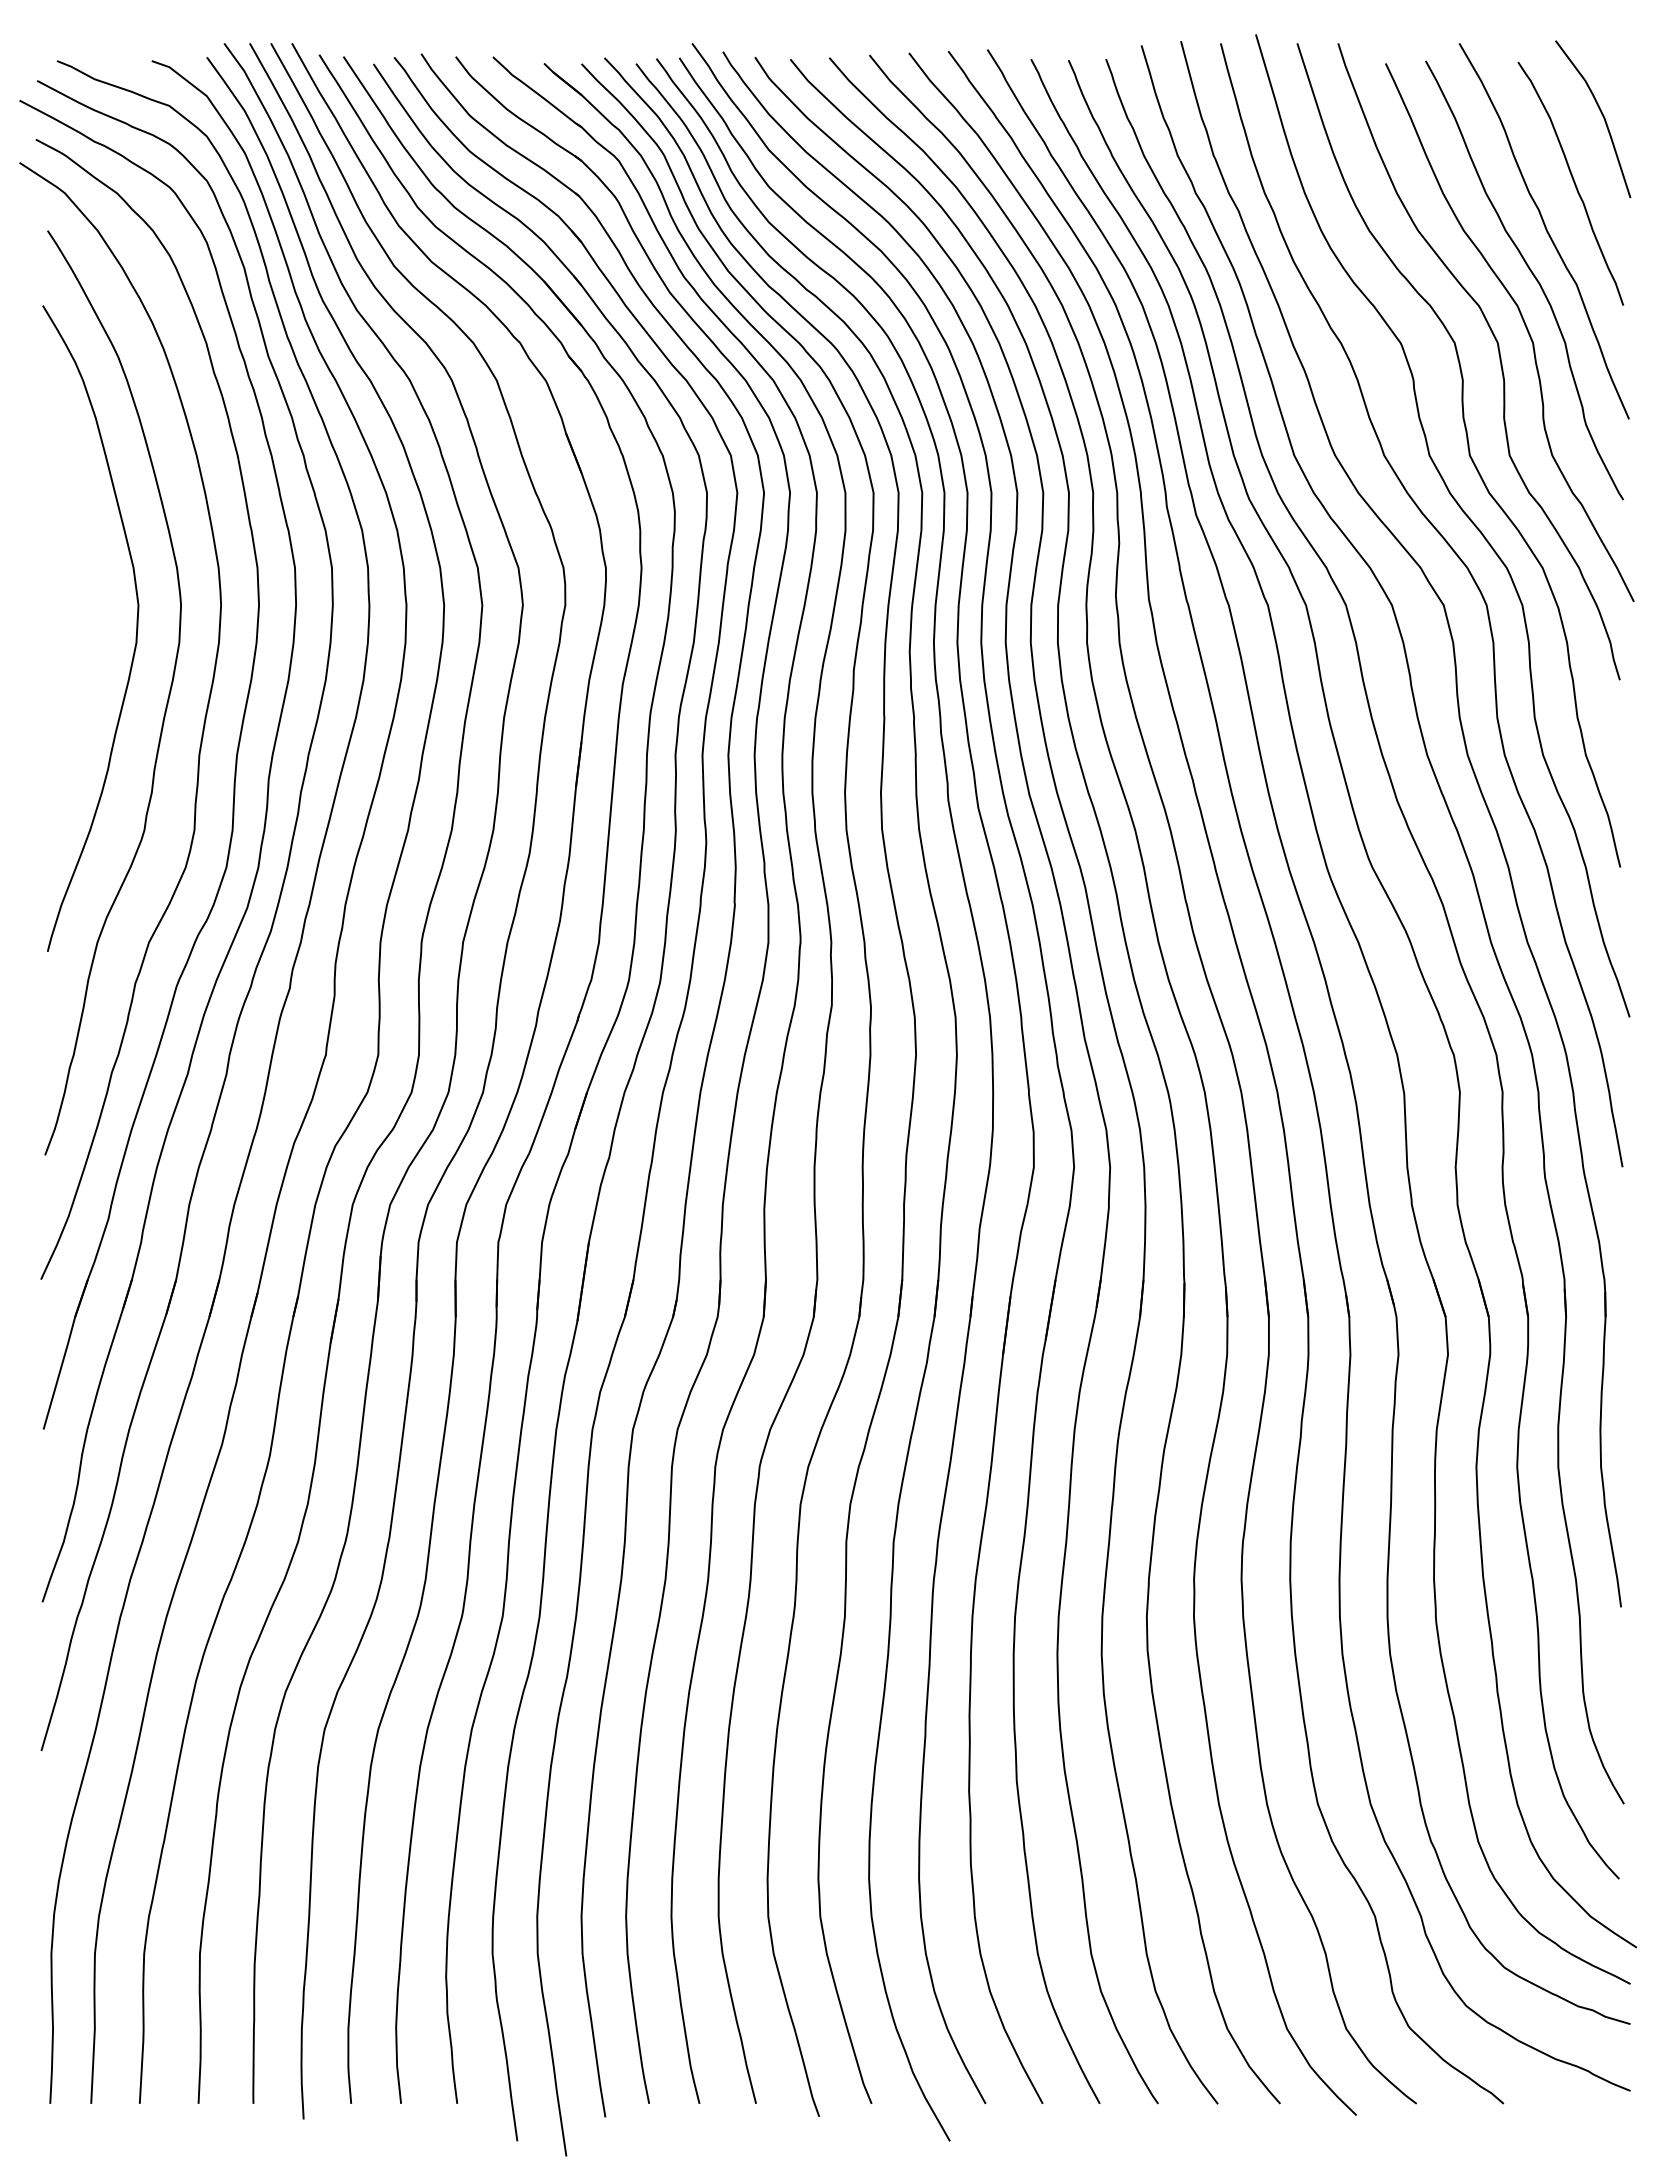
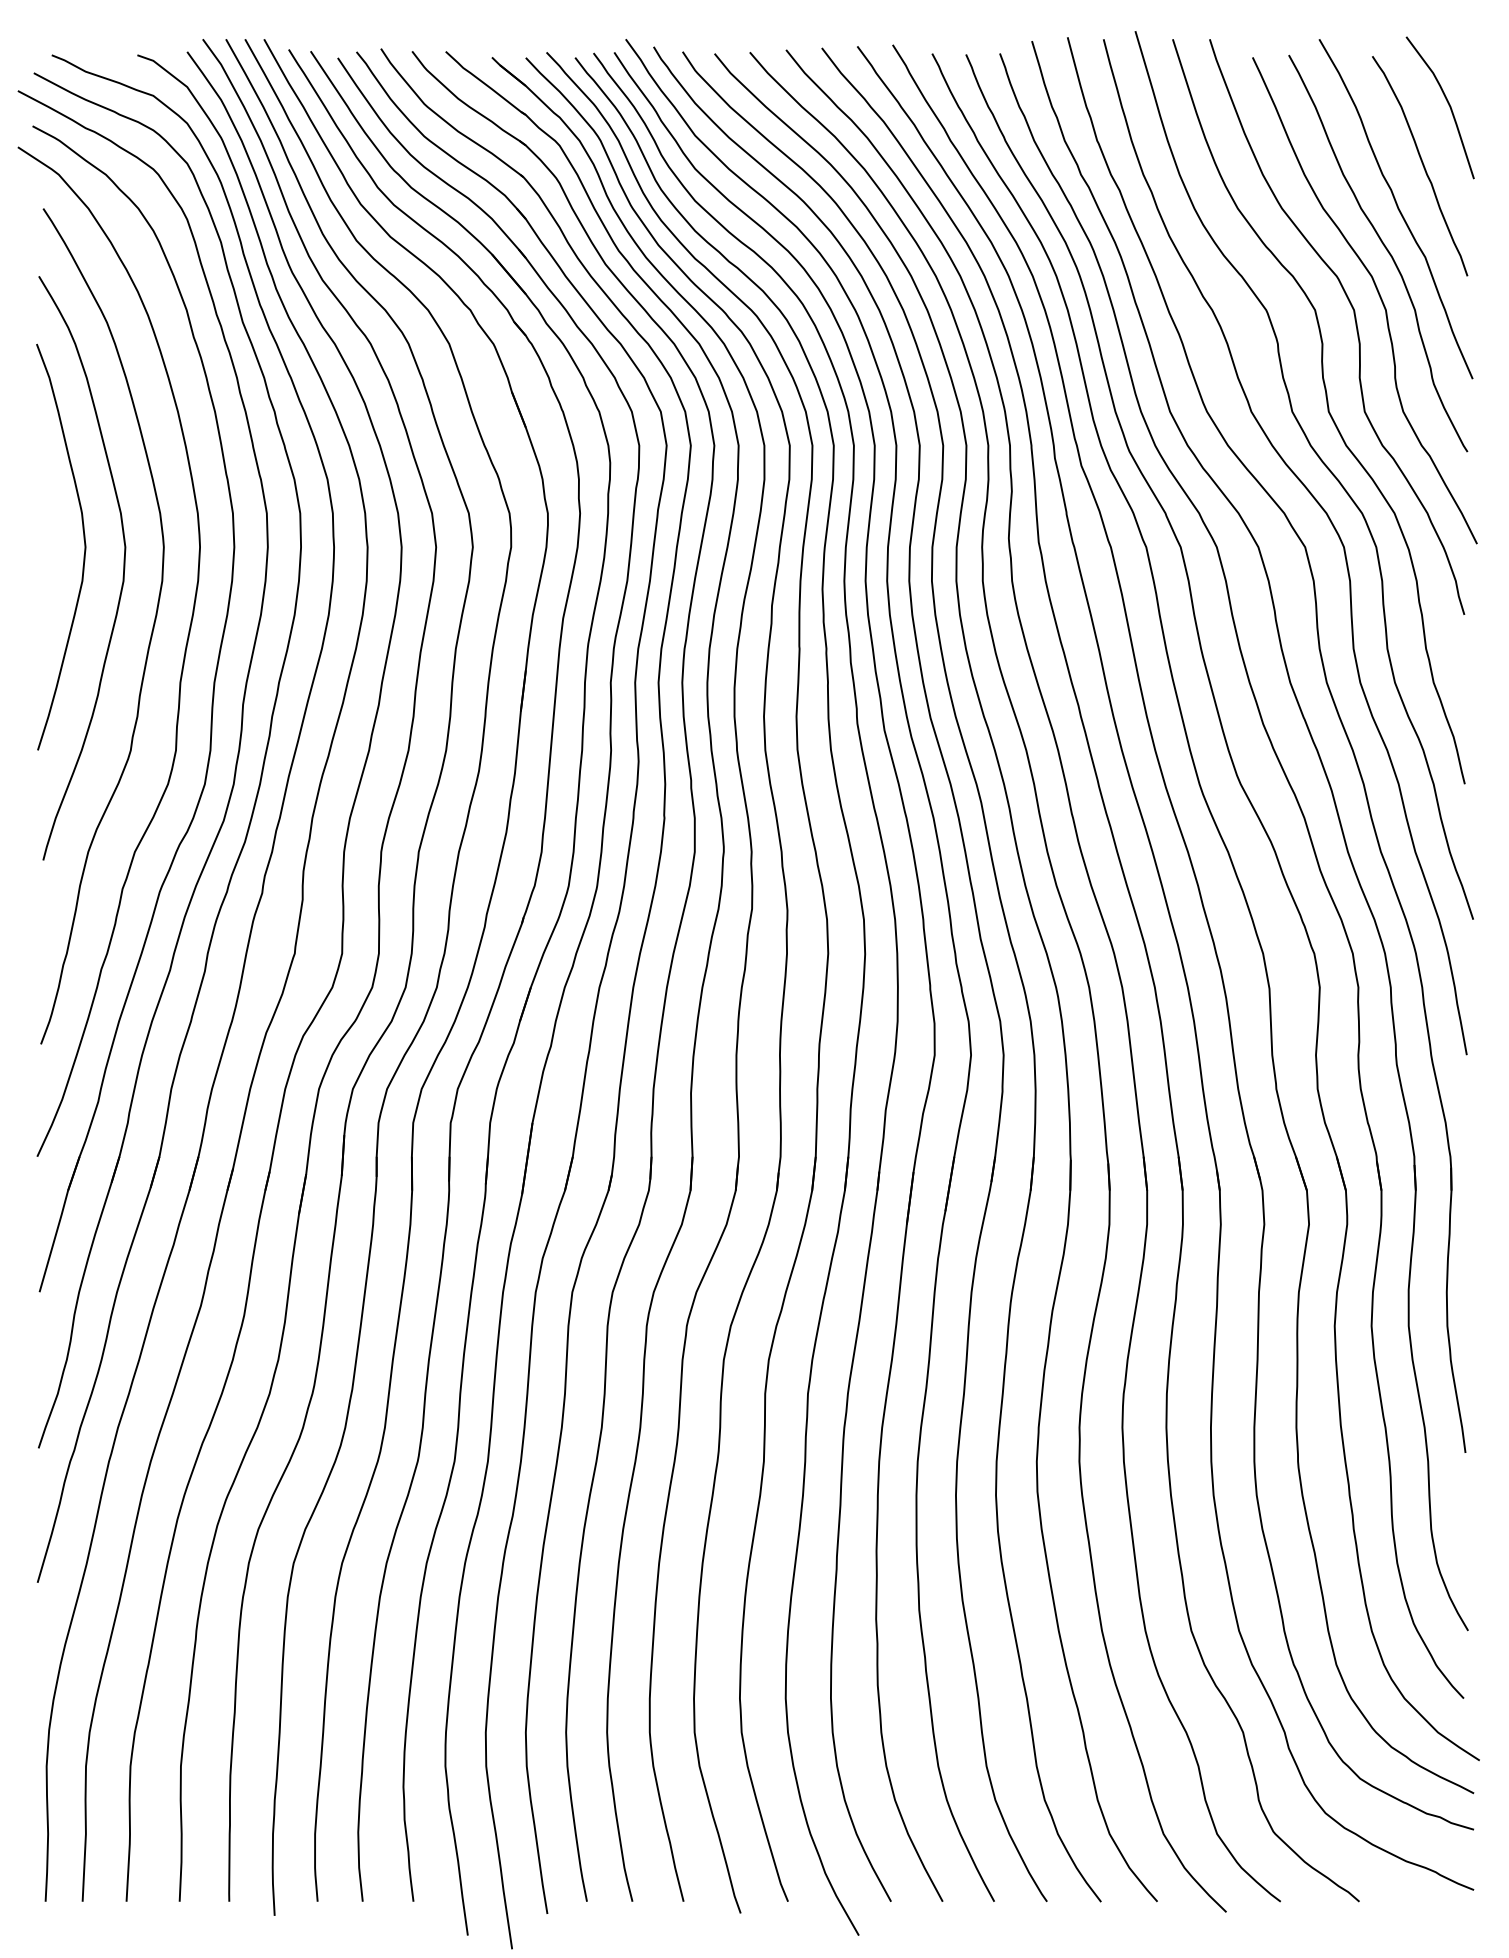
curve: (92, 599) -> (83, 541), added

